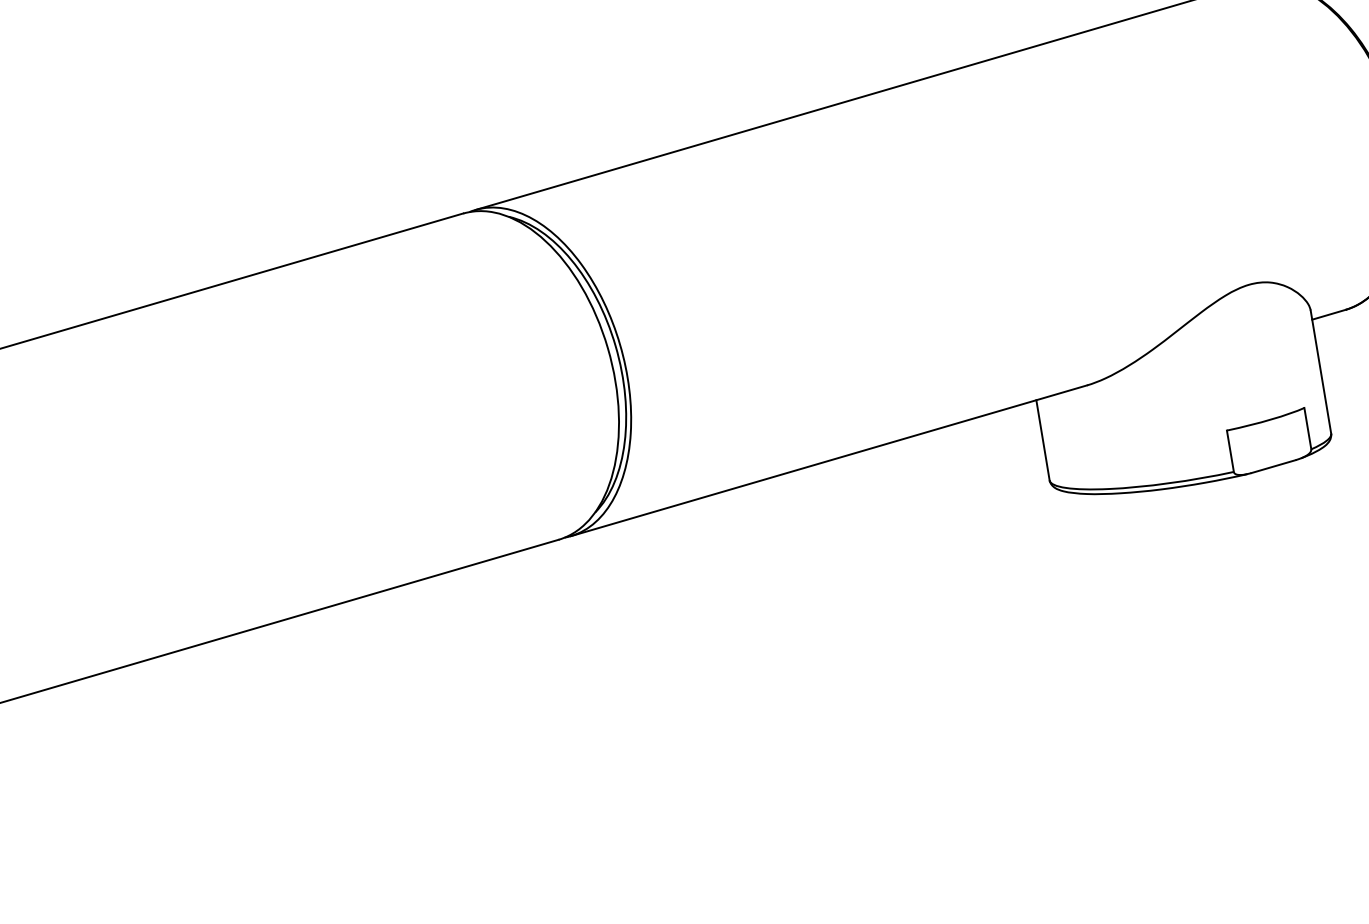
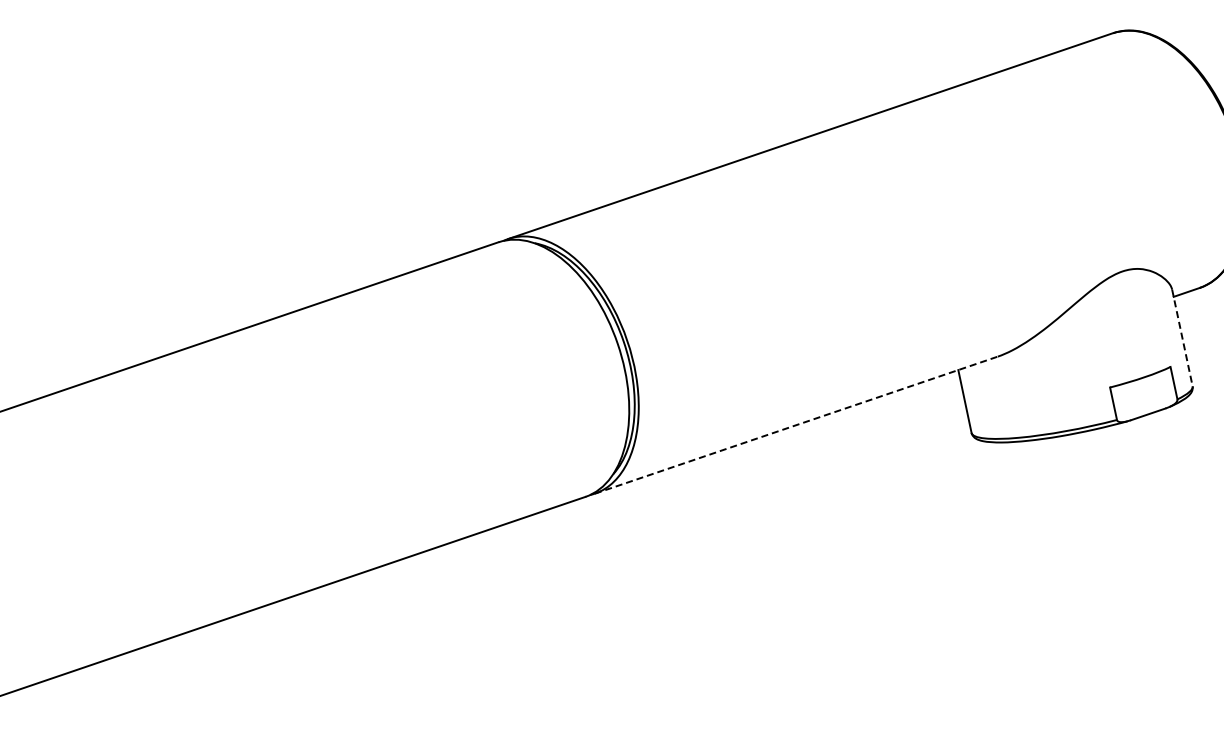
line: (1321, 372) -> (1182, 338), solid -> dashed
line: (829, 461) -> (796, 425), solid -> dashed

